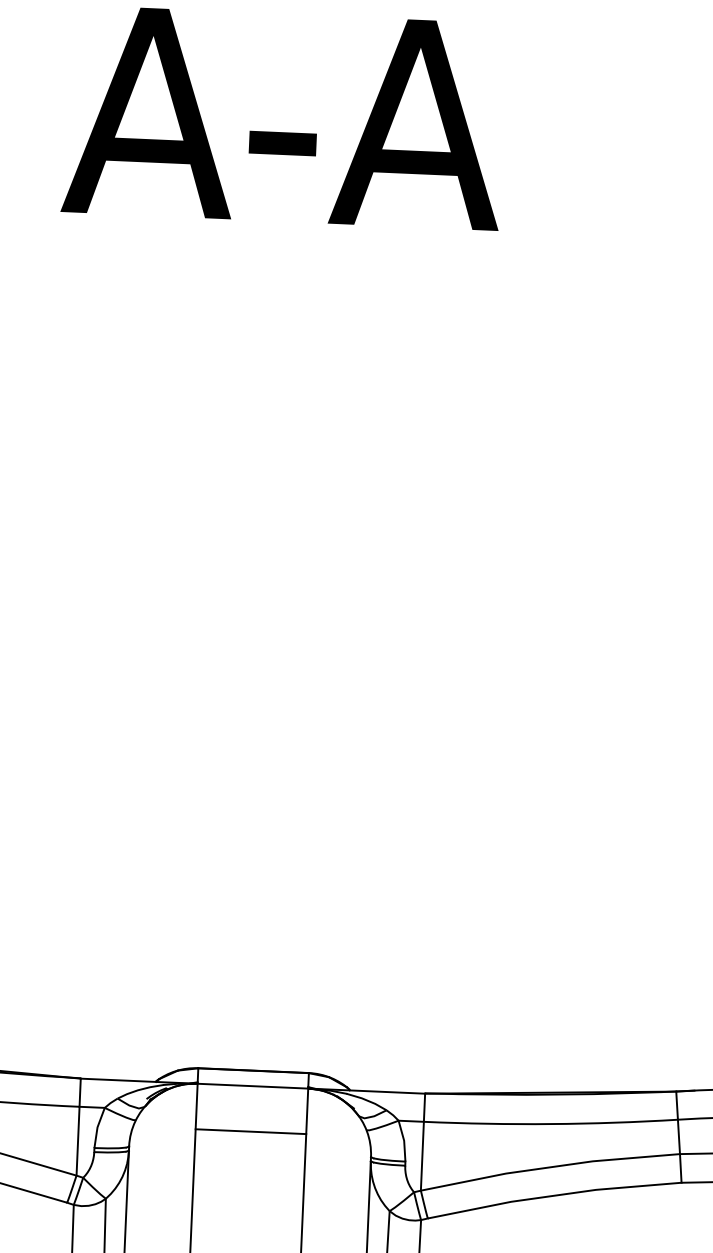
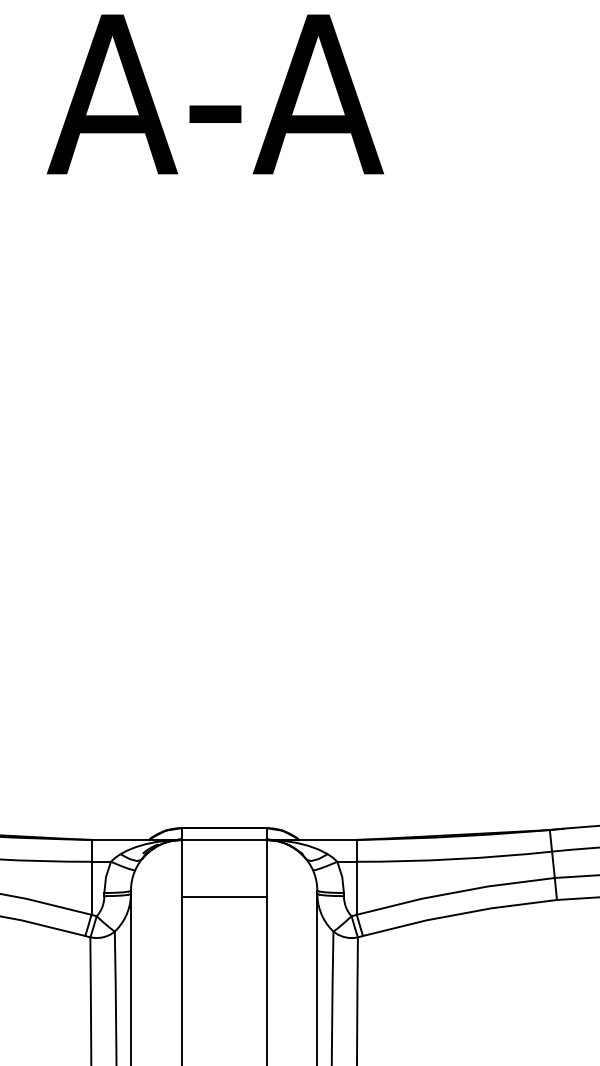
line: (250, 1132) -> (223, 897), moved

